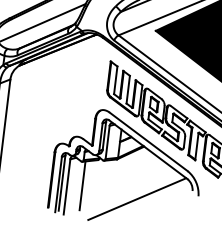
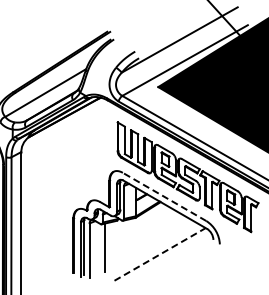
line: (148, 141) -> (164, 196), solid -> dashed
line: (137, 199) -> (160, 254), solid -> dashed

